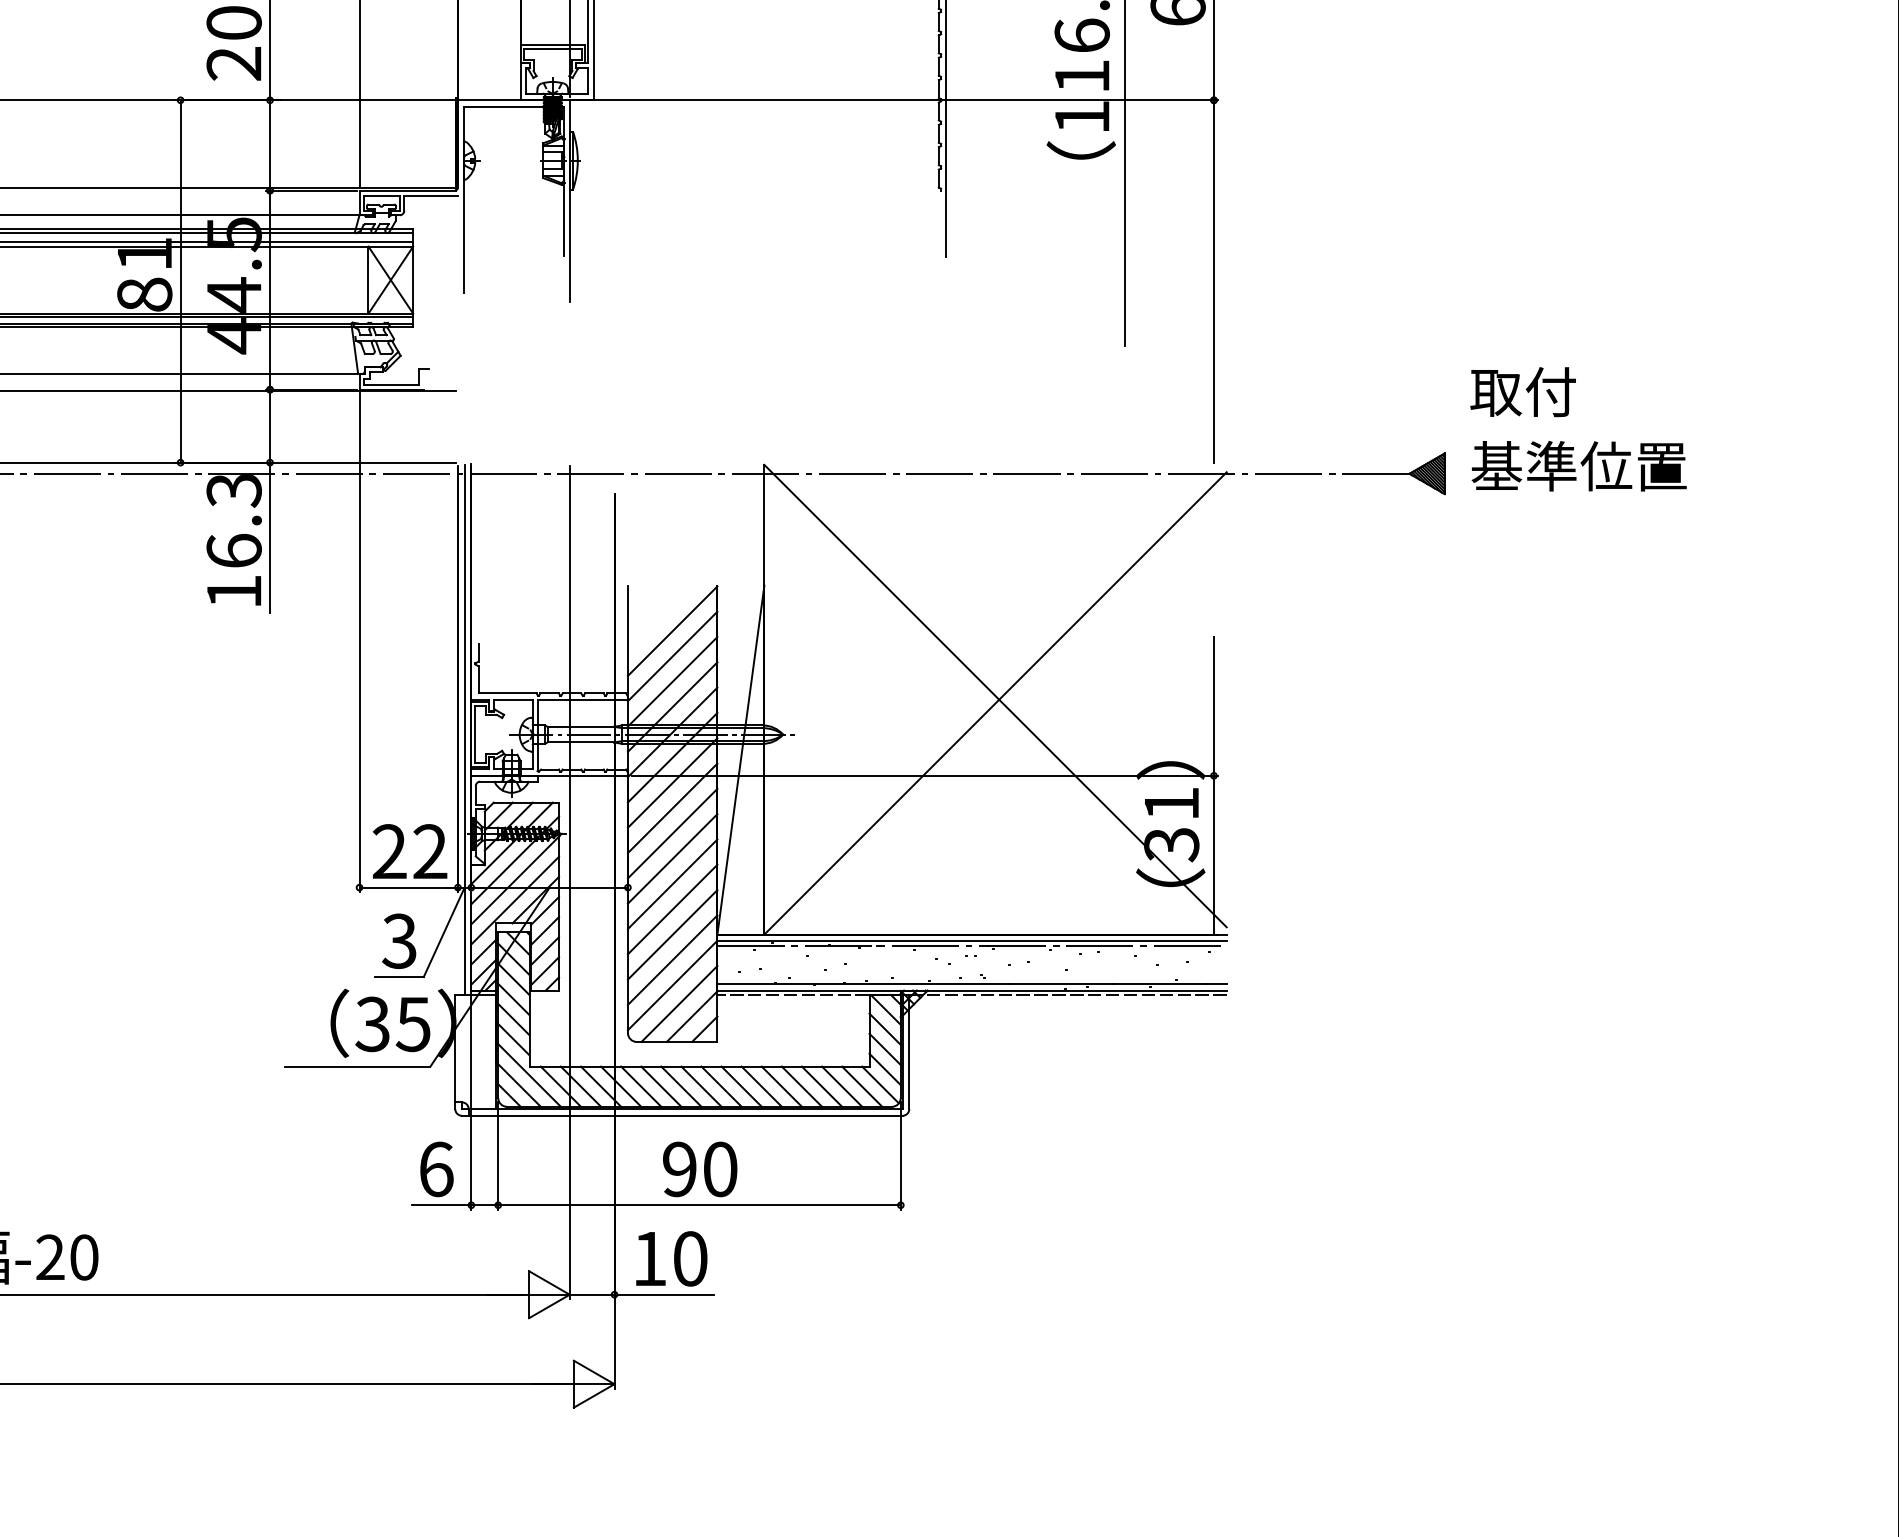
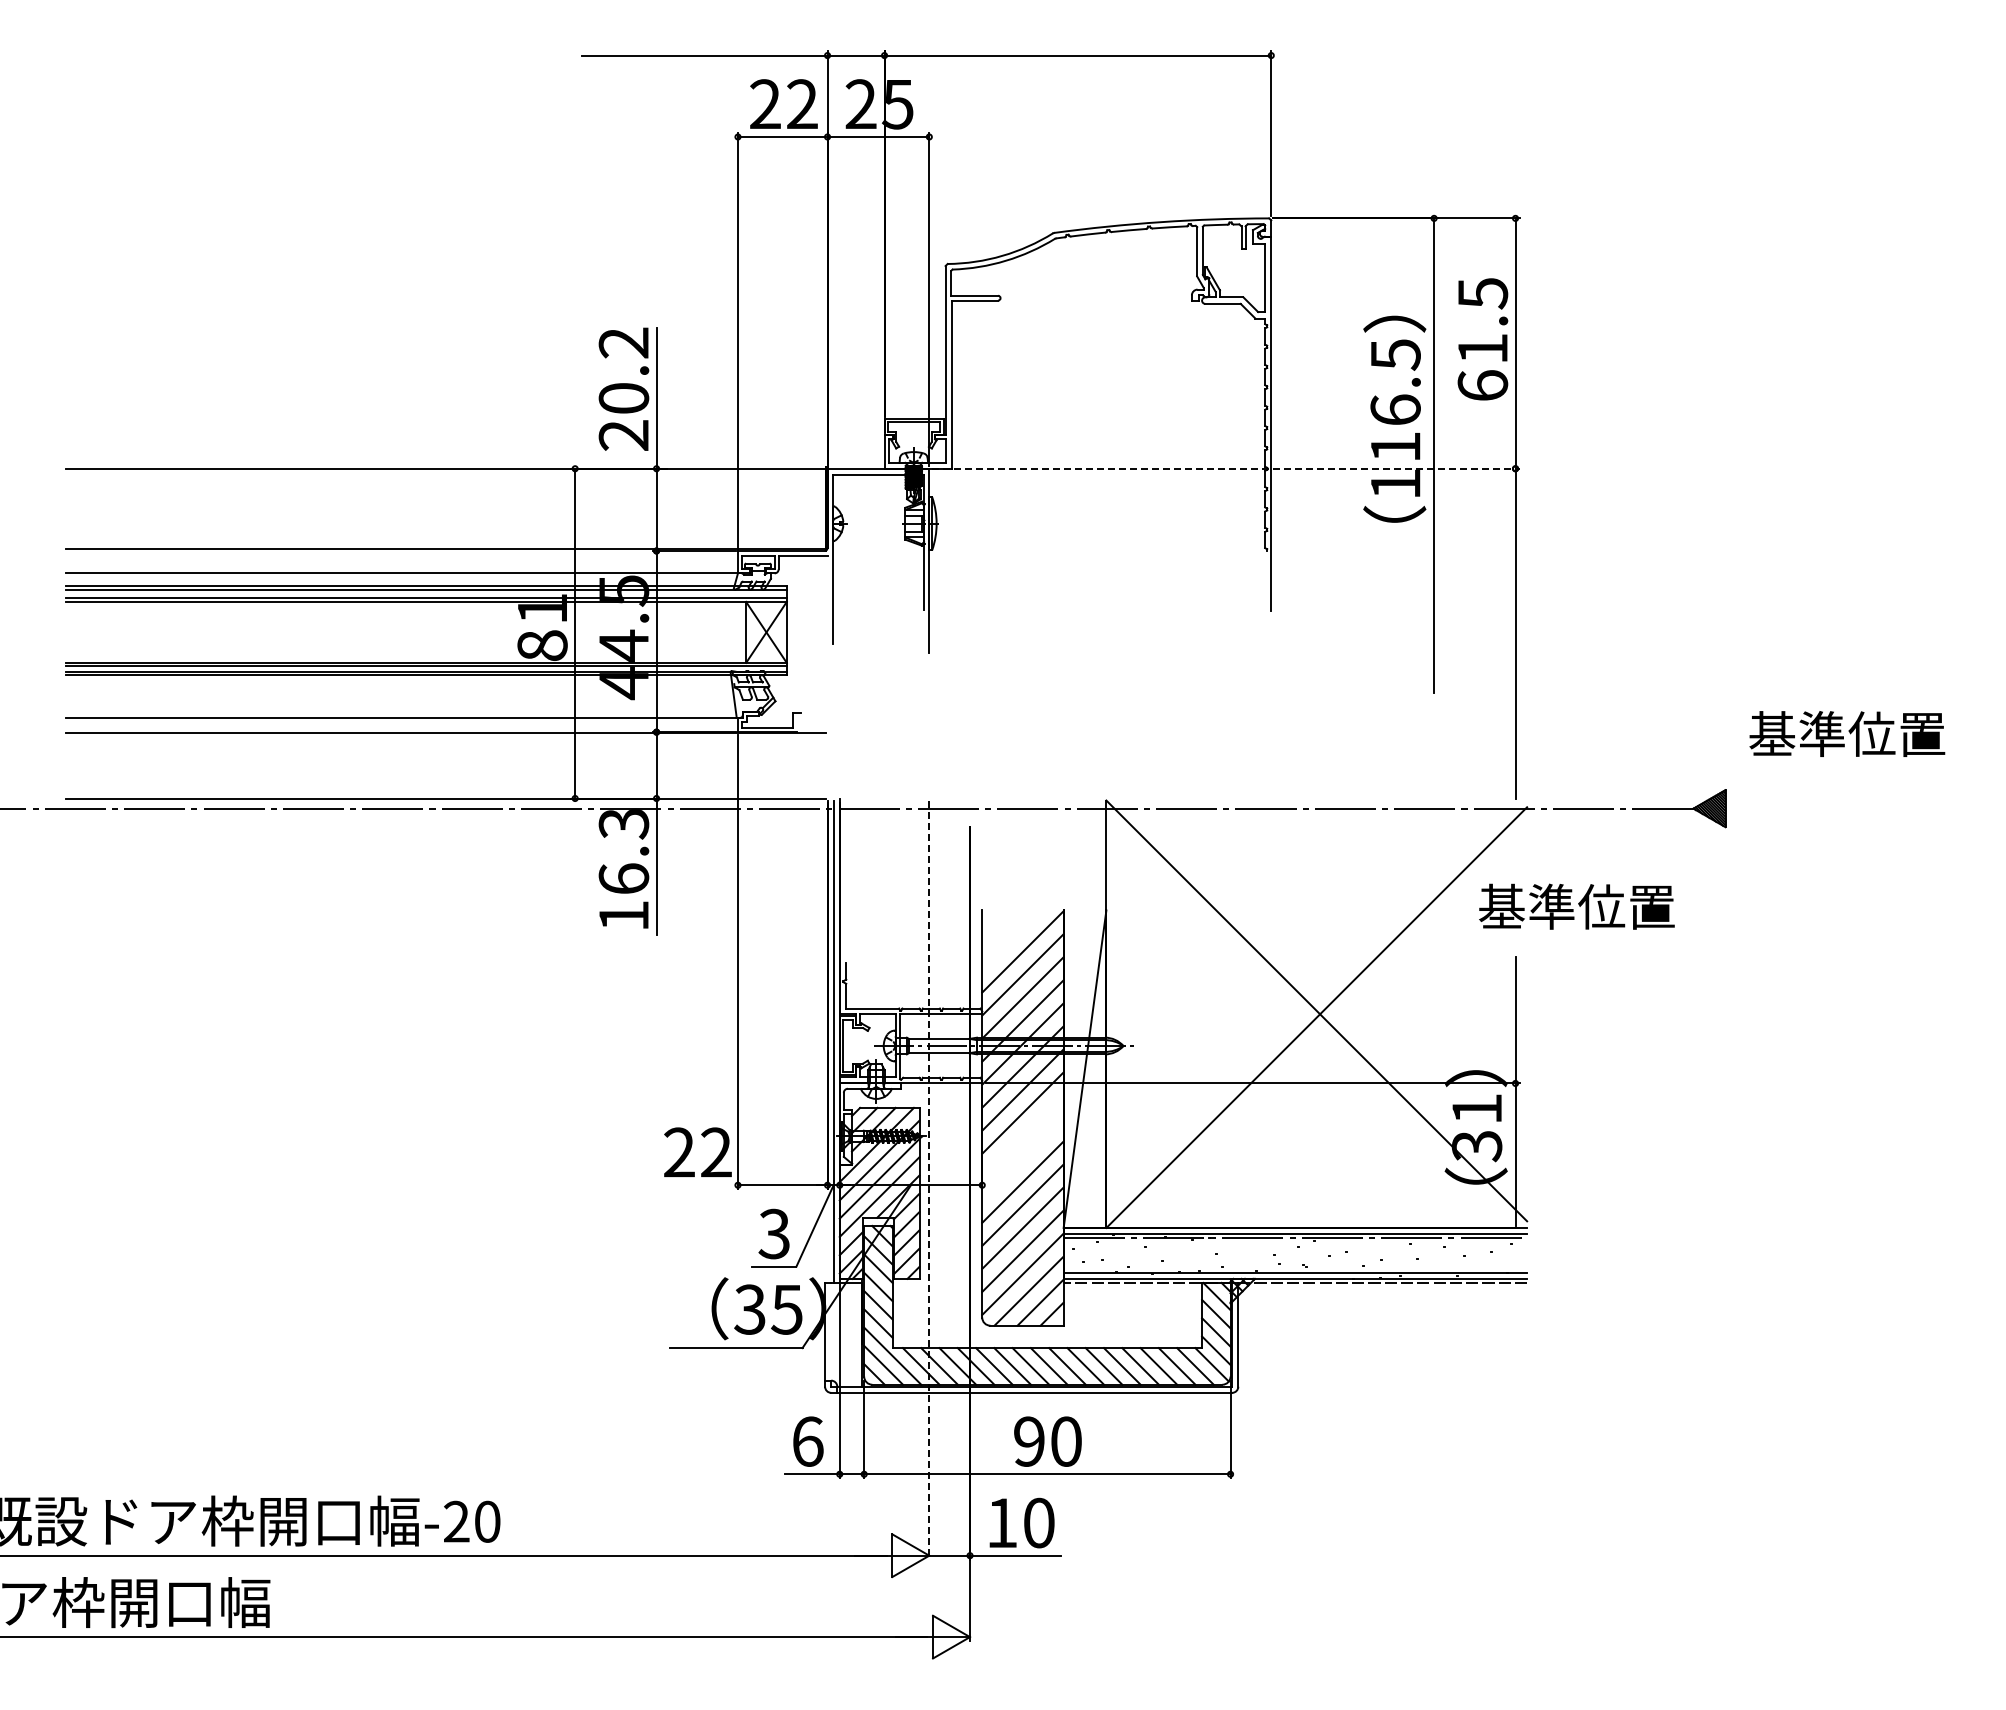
line: (895, 100) -> (1225, 468), solid -> dashed
text: (1577, 392) -> (1846, 734), 取付 -> 基準位置
text: (1578, 465) -> (1576, 906), moved
line: (672, 832) -> (1022, 1135), removed
text: (409, 850) -> (697, 1151), moved
line: (672, 858) -> (1022, 1158), removed
line: (569, 883) -> (929, 1181), solid -> dashed

